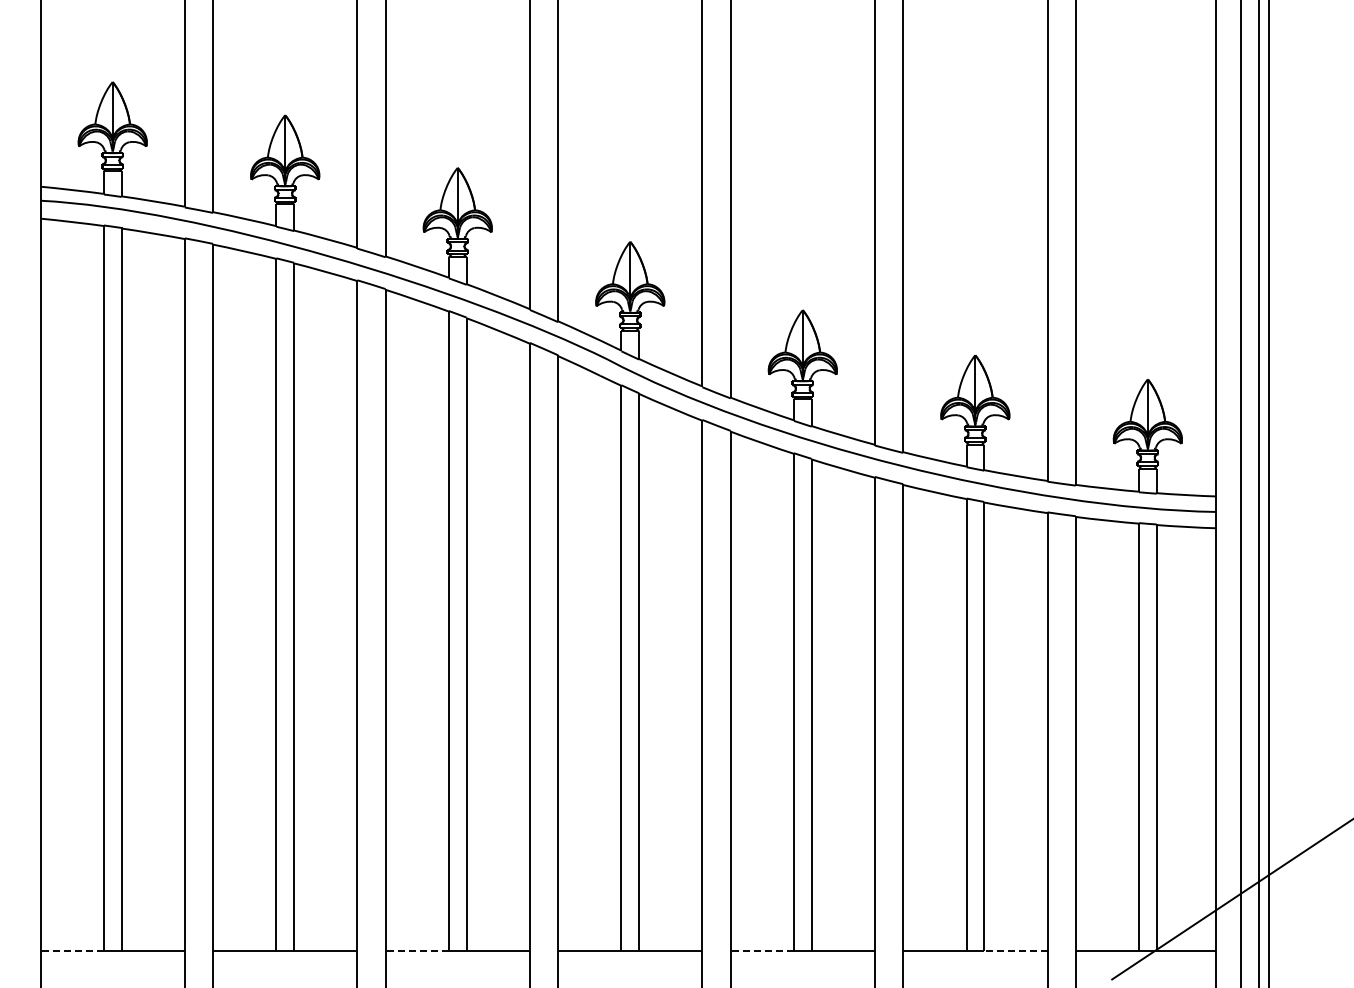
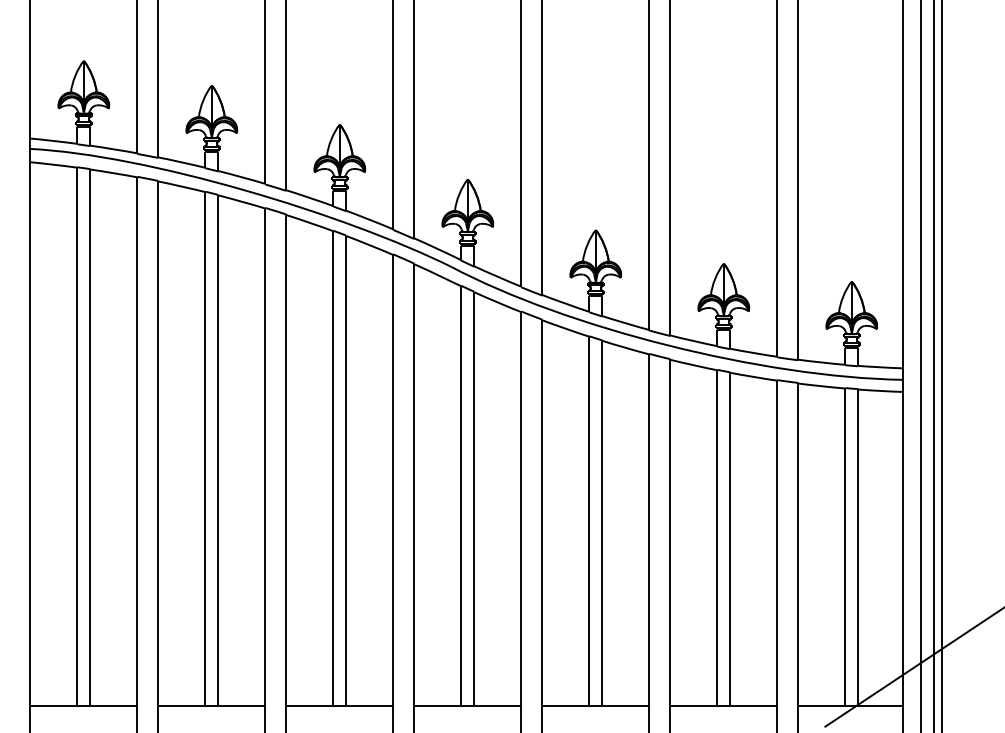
line: (72, 951) -> (54, 705), dashed -> solid
line: (417, 951) -> (309, 705), dashed -> solid
line: (762, 951) -> (565, 705), dashed -> solid
line: (1015, 951) -> (753, 705), dashed -> solid

